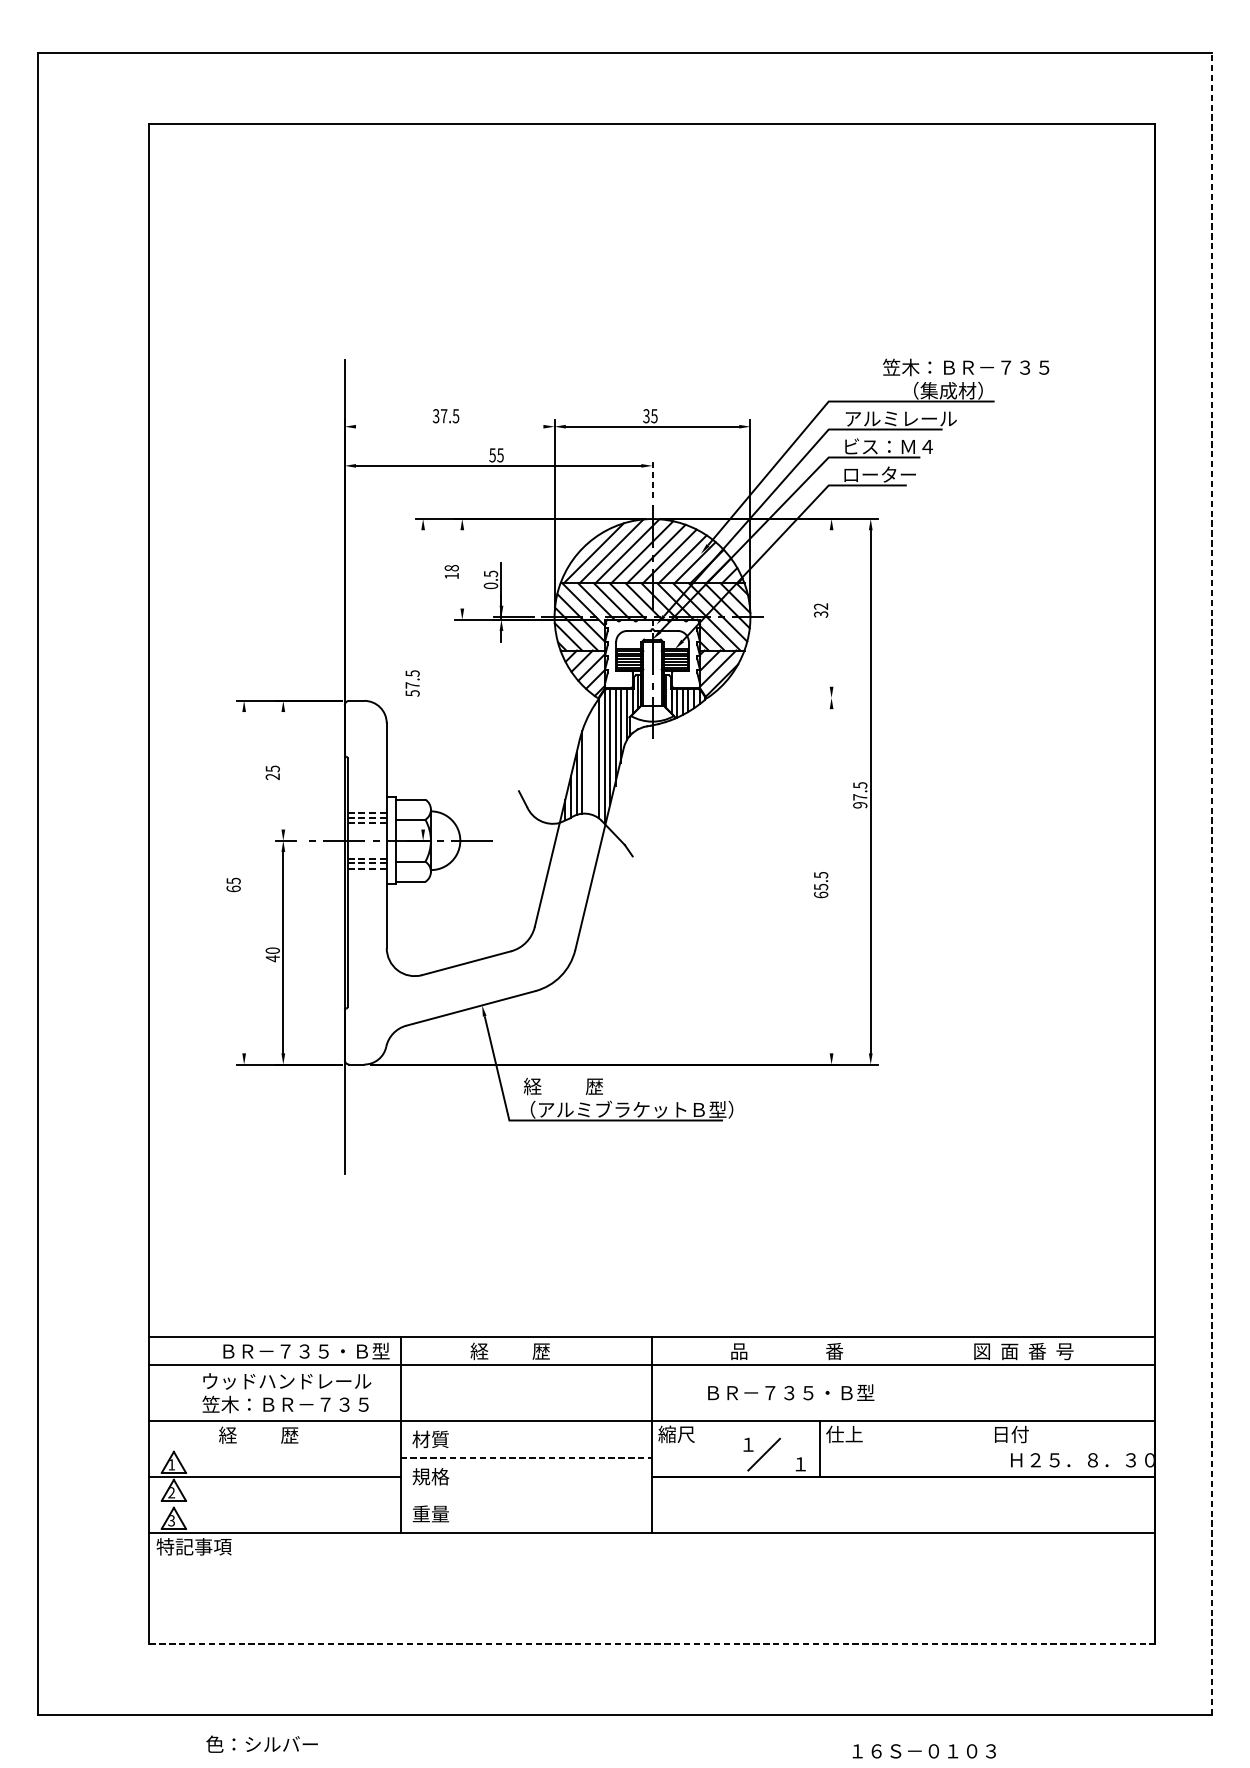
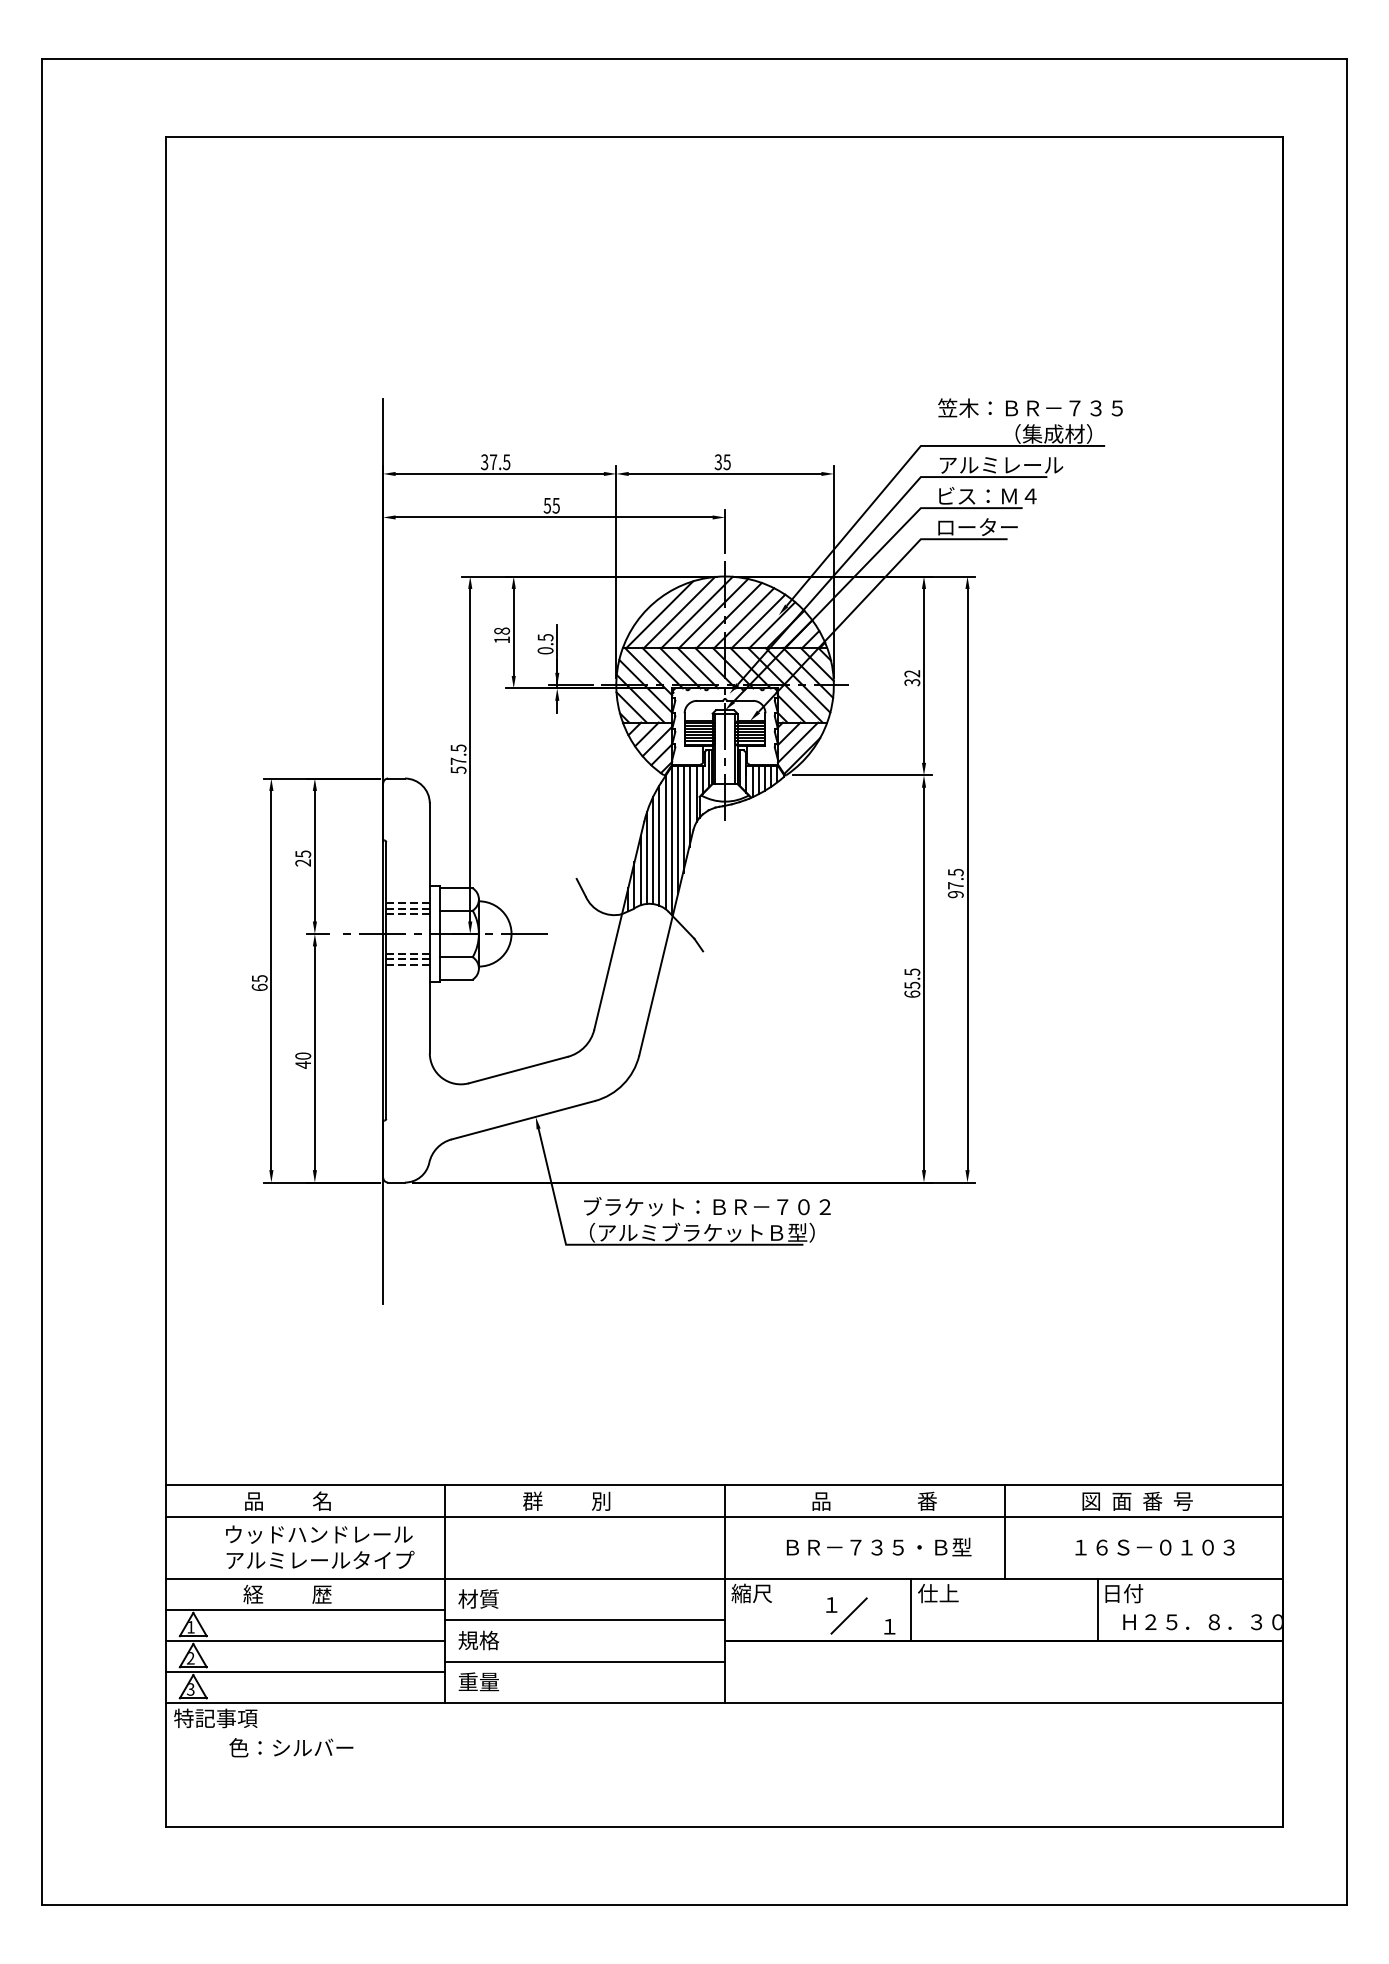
text: (966, 366) -> (1030, 407), moved
line: (449, 426) -> (499, 473), added
line: (652, 478) -> (725, 531), dashed -> solid
line: (462, 568) -> (513, 631), added
line: (831, 608) -> (923, 675), added
line: (423, 679) -> (470, 754), added
line: (776, 698) -> (862, 775), added
line: (593, 761) -> (659, 845), added
line: (588, 765) -> (653, 850), added
line: (282, 770) -> (314, 855), added
line: (831, 880) -> (923, 978), added
line: (244, 882) -> (271, 980), added
line: (1212, 883) -> (1347, 981), dashed -> solid
text: (635, 1086) -> (706, 1206), 経          歴 -> ブラケット：ＢＲ－７０２
text: (305, 1350) -> (339, 1500), ＢＲ－７３５・Ｂ型 -> 品          名
text: (509, 1350) -> (566, 1500), 経          歴 -> 群          別
line: (904, 1378) -> (1004, 1531), added
text: (287, 1403) -> (319, 1559), 笠木：ＢＲ－７３５ -> アルミレールタイプ
line: (274, 1448) -> (305, 1609), added
line: (987, 1448) -> (1097, 1609), added
line: (525, 1458) -> (584, 1620), dashed -> solid
line: (525, 1495) -> (584, 1661), added
line: (274, 1504) -> (305, 1671), added
line: (652, 1644) -> (724, 1826), dashed -> solid
text: (262, 1744) -> (291, 1747), moved
text: (923, 1751) -> (1154, 1547), moved

